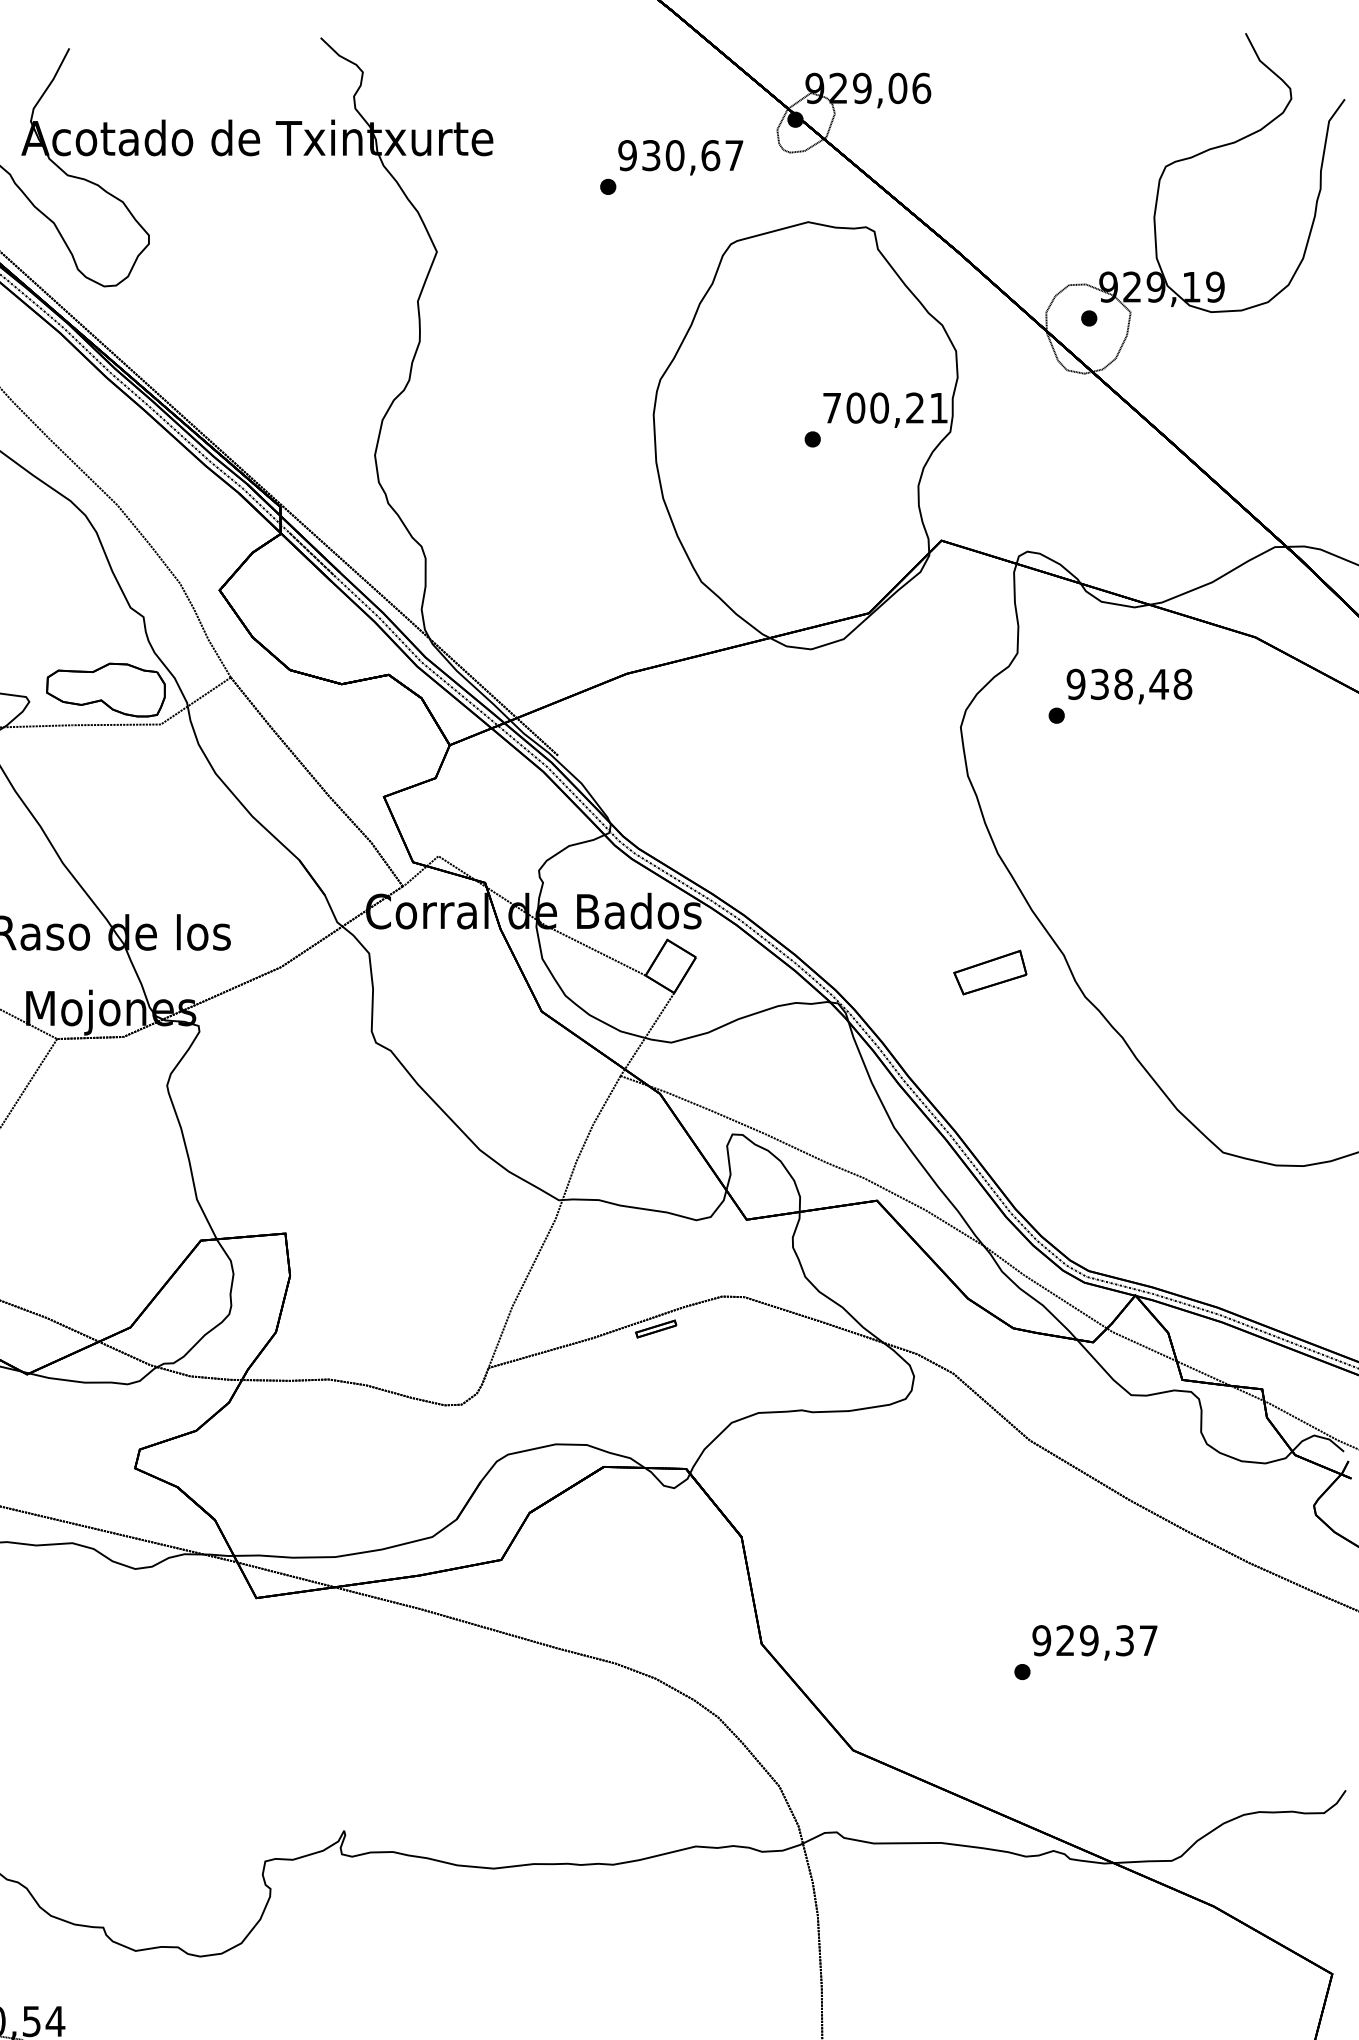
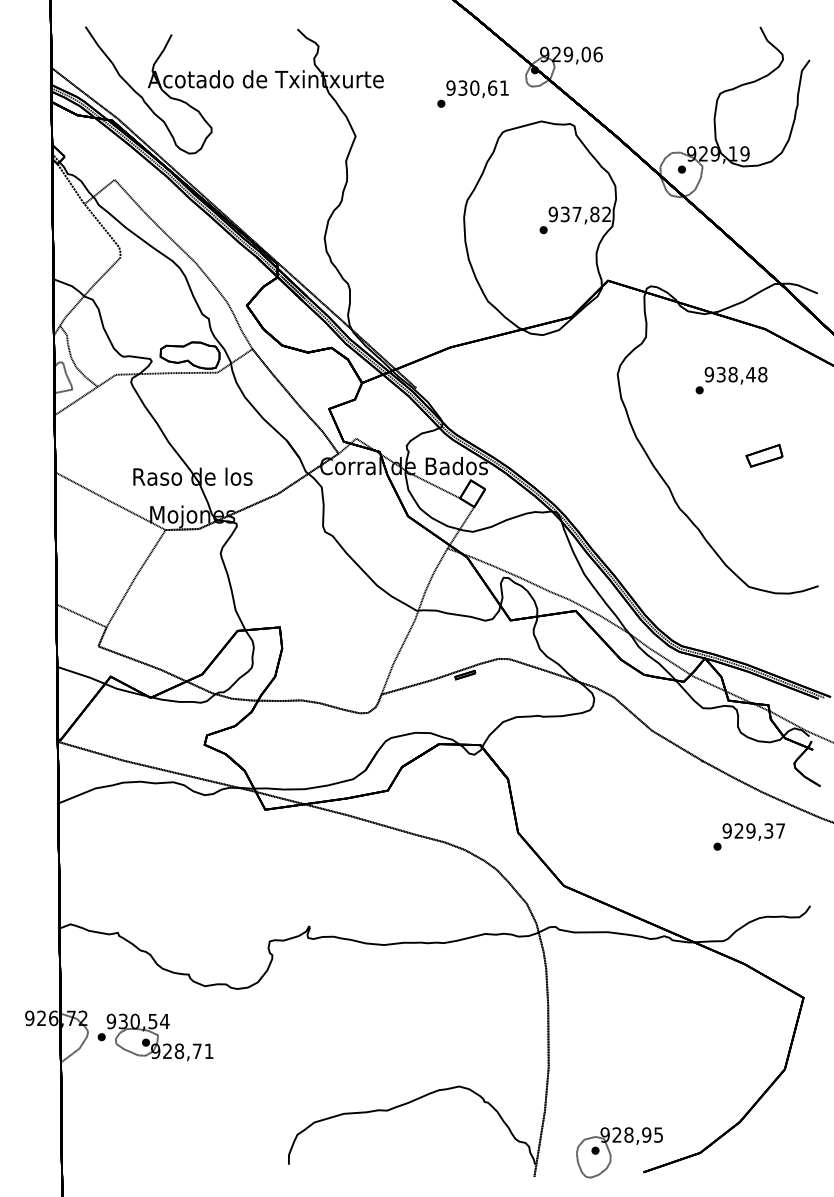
text: (734, 154) -> (504, 87), 930,67 -> 930,61
text: (884, 408) -> (579, 214), 700,21 -> 937,82
text: (1120, 696) -> (731, 380), moved
part: (990, 971) -> (764, 455), moved
text: (1084, 1651) -> (748, 836), moved

